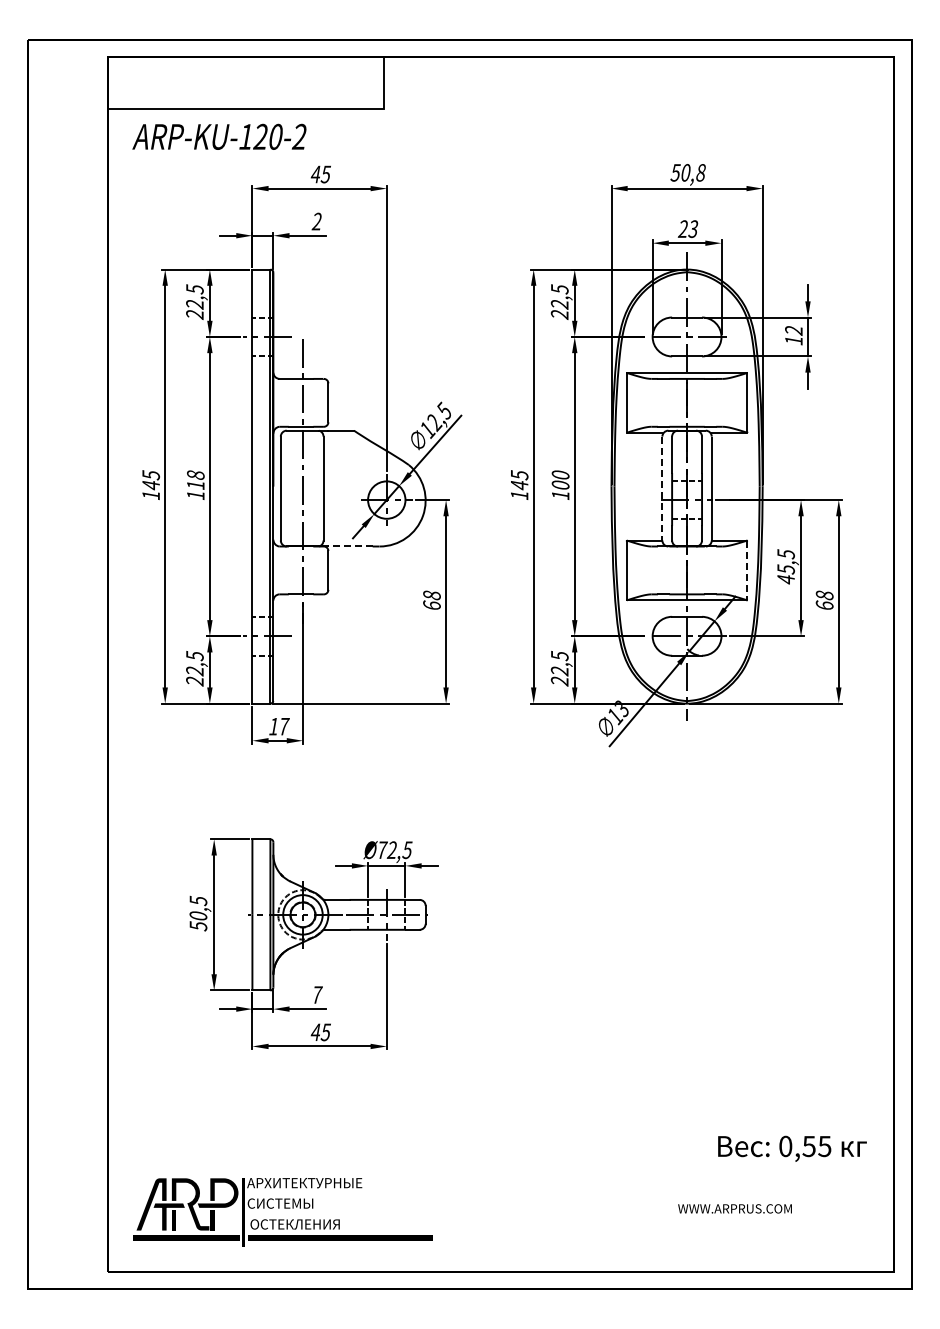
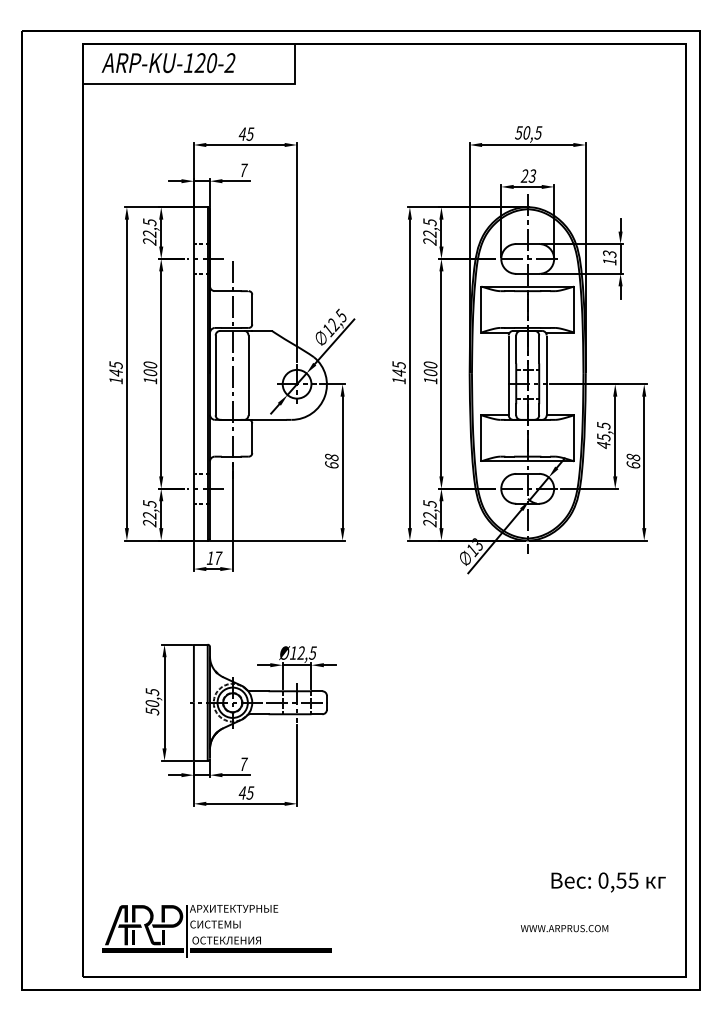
text: (219, 136) -> (168, 62), moved
text: (700, 172) -> (538, 132), 50,8 -> 50,5
text: (316, 221) -> (243, 170), 2 -> 7
text: (793, 330) -> (609, 253), 12 -> 13
text: (195, 479) -> (150, 368), 118 -> 100
line: (662, 488) -> (508, 375), dashed -> solid
line: (349, 546) -> (268, 419), dashed -> solid
line: (747, 570) -> (574, 438), dashed -> solid
text: (382, 849) -> (293, 652), Ø72,5 -> Ø12,5

